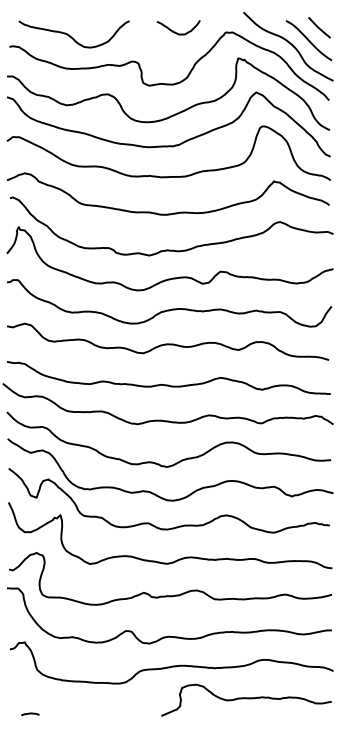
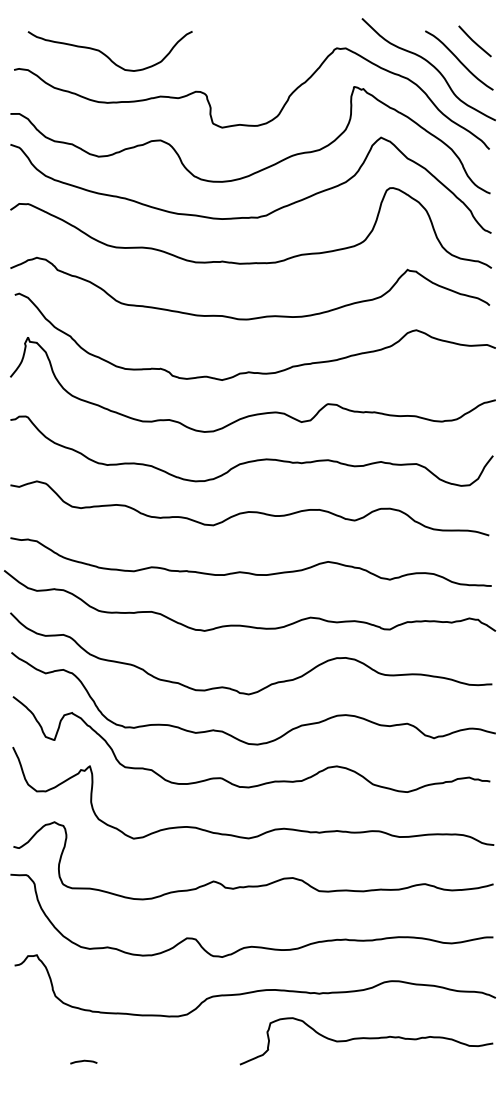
curve: (175, 31) -> (260, 46), removed
curve: (30, 714) -> (84, 1062), moved

